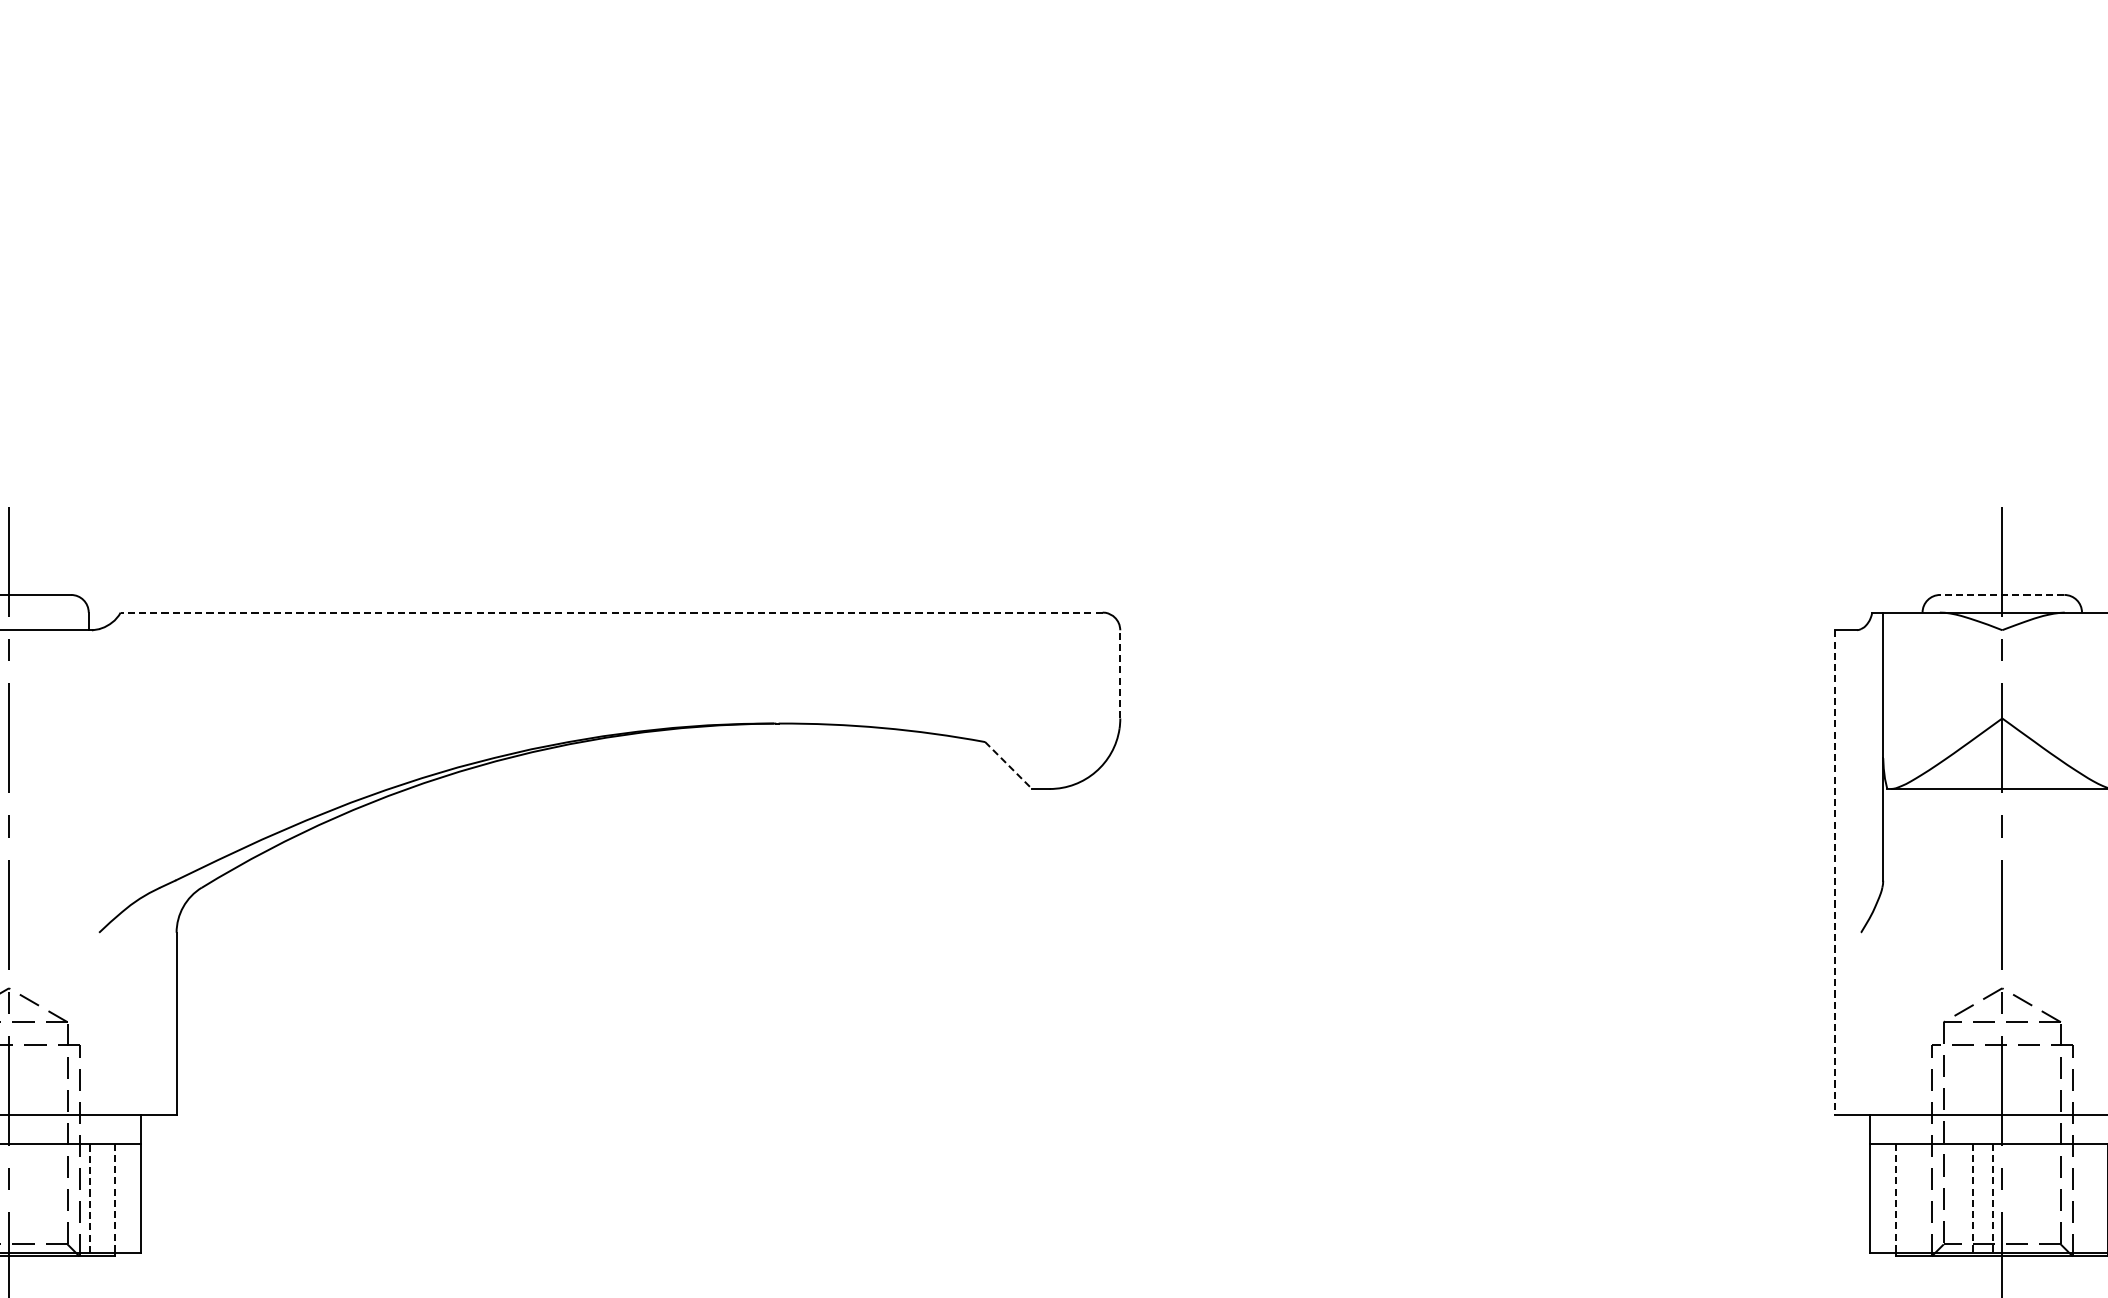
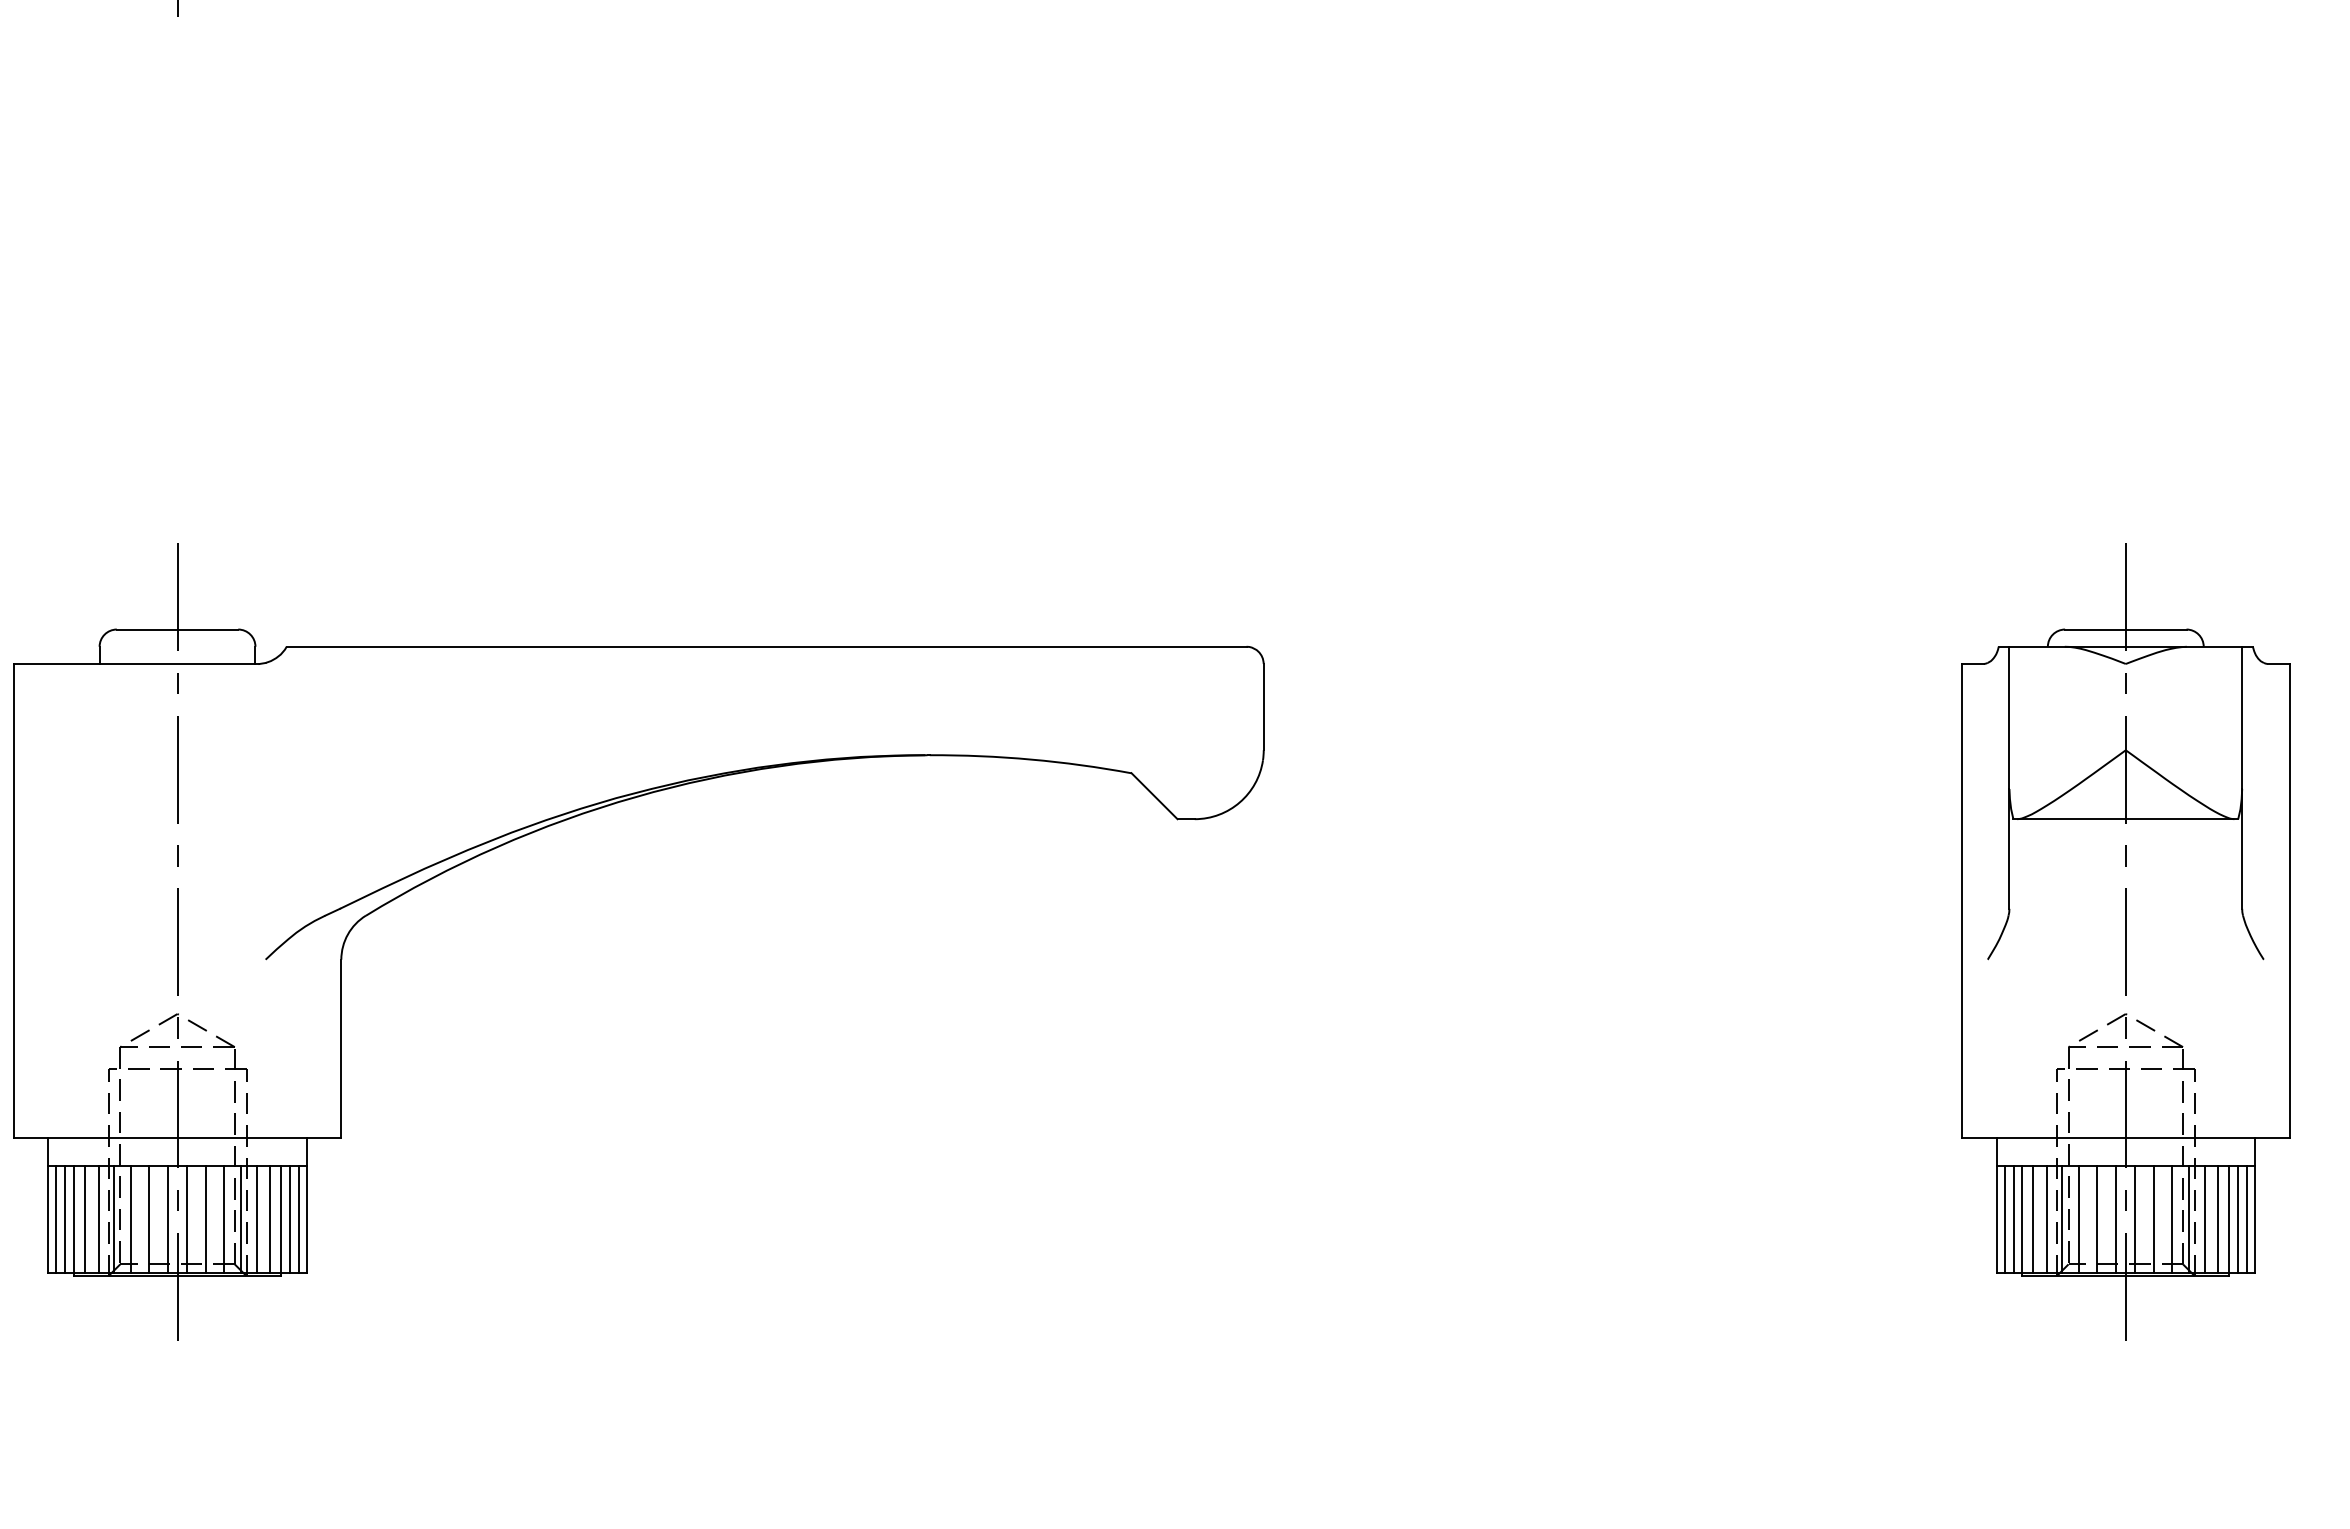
line: (2001, 594) -> (2125, 629), dashed -> solid
line: (611, 612) -> (766, 646), dashed -> solid
line: (1120, 673) -> (1263, 706), dashed -> solid
line: (1008, 765) -> (1154, 796), dashed -> solid
line: (1835, 873) -> (1962, 901), dashed -> solid
line: (19, 1197) -> (187, 1218), added
line: (38, 1197) -> (206, 1218), added
line: (57, 1197) -> (224, 1218), added
line: (74, 1197) -> (241, 1218), added
line: (89, 1197) -> (256, 1218), dashed -> solid
line: (103, 1197) -> (269, 1218), added
line: (123, 1197) -> (289, 1218), added
line: (132, 1197) -> (298, 1218), added
line: (1878, 1197) -> (2004, 1218), added
line: (1887, 1197) -> (2013, 1218), added
line: (1907, 1197) -> (2033, 1218), added
line: (1921, 1197) -> (2046, 1218), added
line: (1937, 1197) -> (2062, 1218), added
line: (1954, 1197) -> (2079, 1218), added
line: (2012, 1197) -> (2135, 1218), added
line: (2031, 1197) -> (2154, 1218), added
line: (2050, 1197) -> (2172, 1218), added
line: (2067, 1197) -> (2189, 1218), added
line: (2082, 1197) -> (2204, 1218), added
line: (2097, 1197) -> (2218, 1218), added
line: (115, 1198) -> (281, 1219), dashed -> solid
line: (1896, 1198) -> (2022, 1219), dashed -> solid
line: (1973, 1198) -> (2097, 1219), dashed -> solid
line: (1992, 1198) -> (2116, 1219), dashed -> solid

